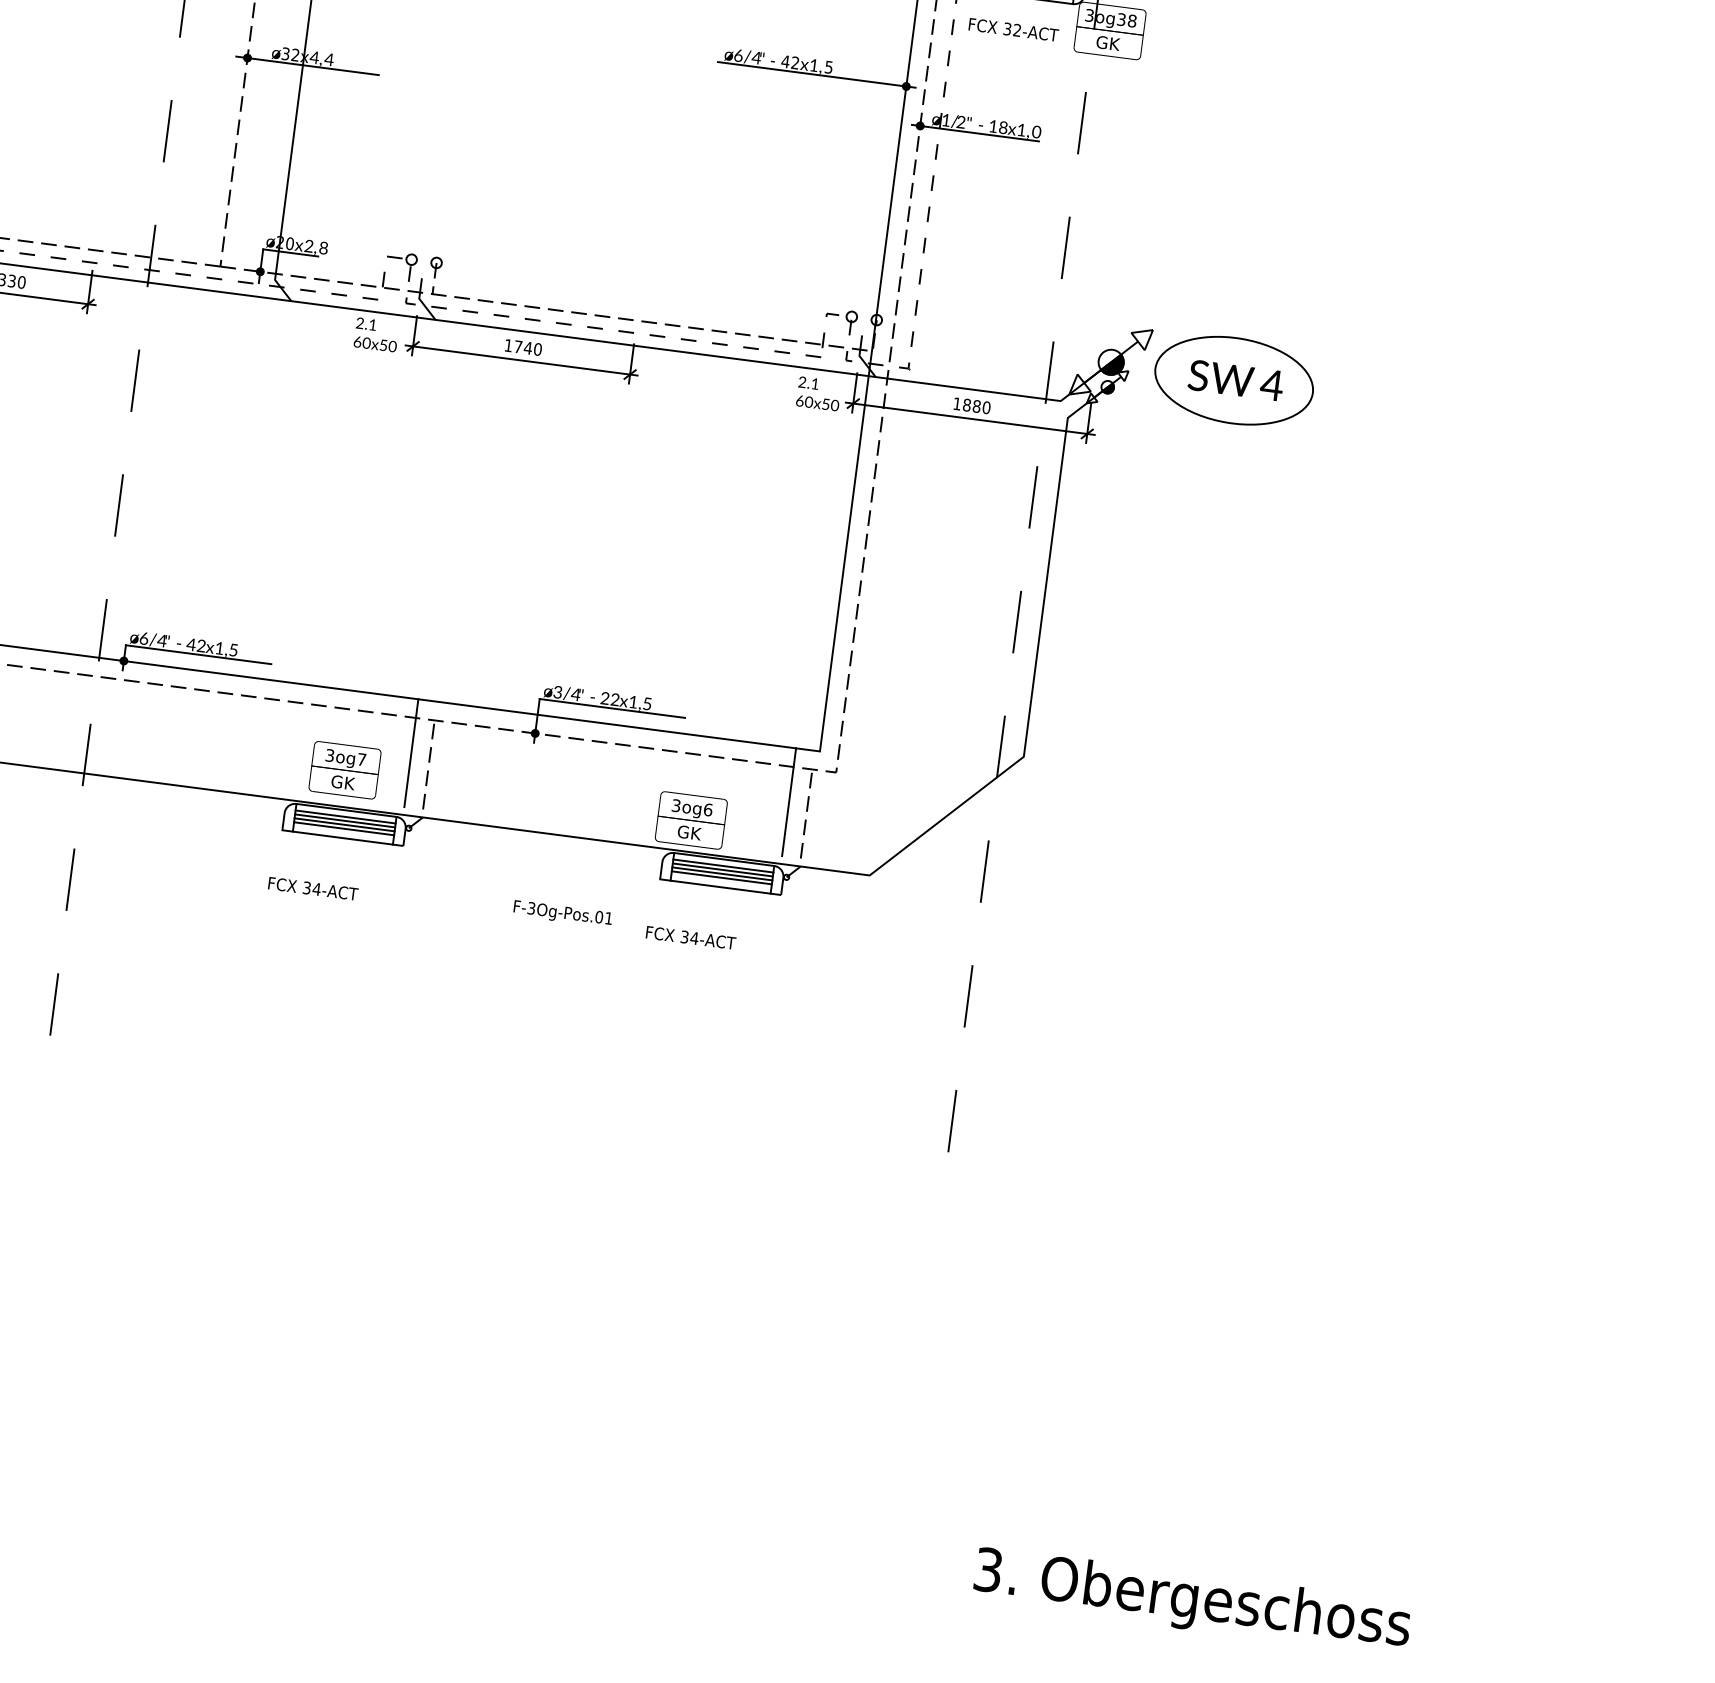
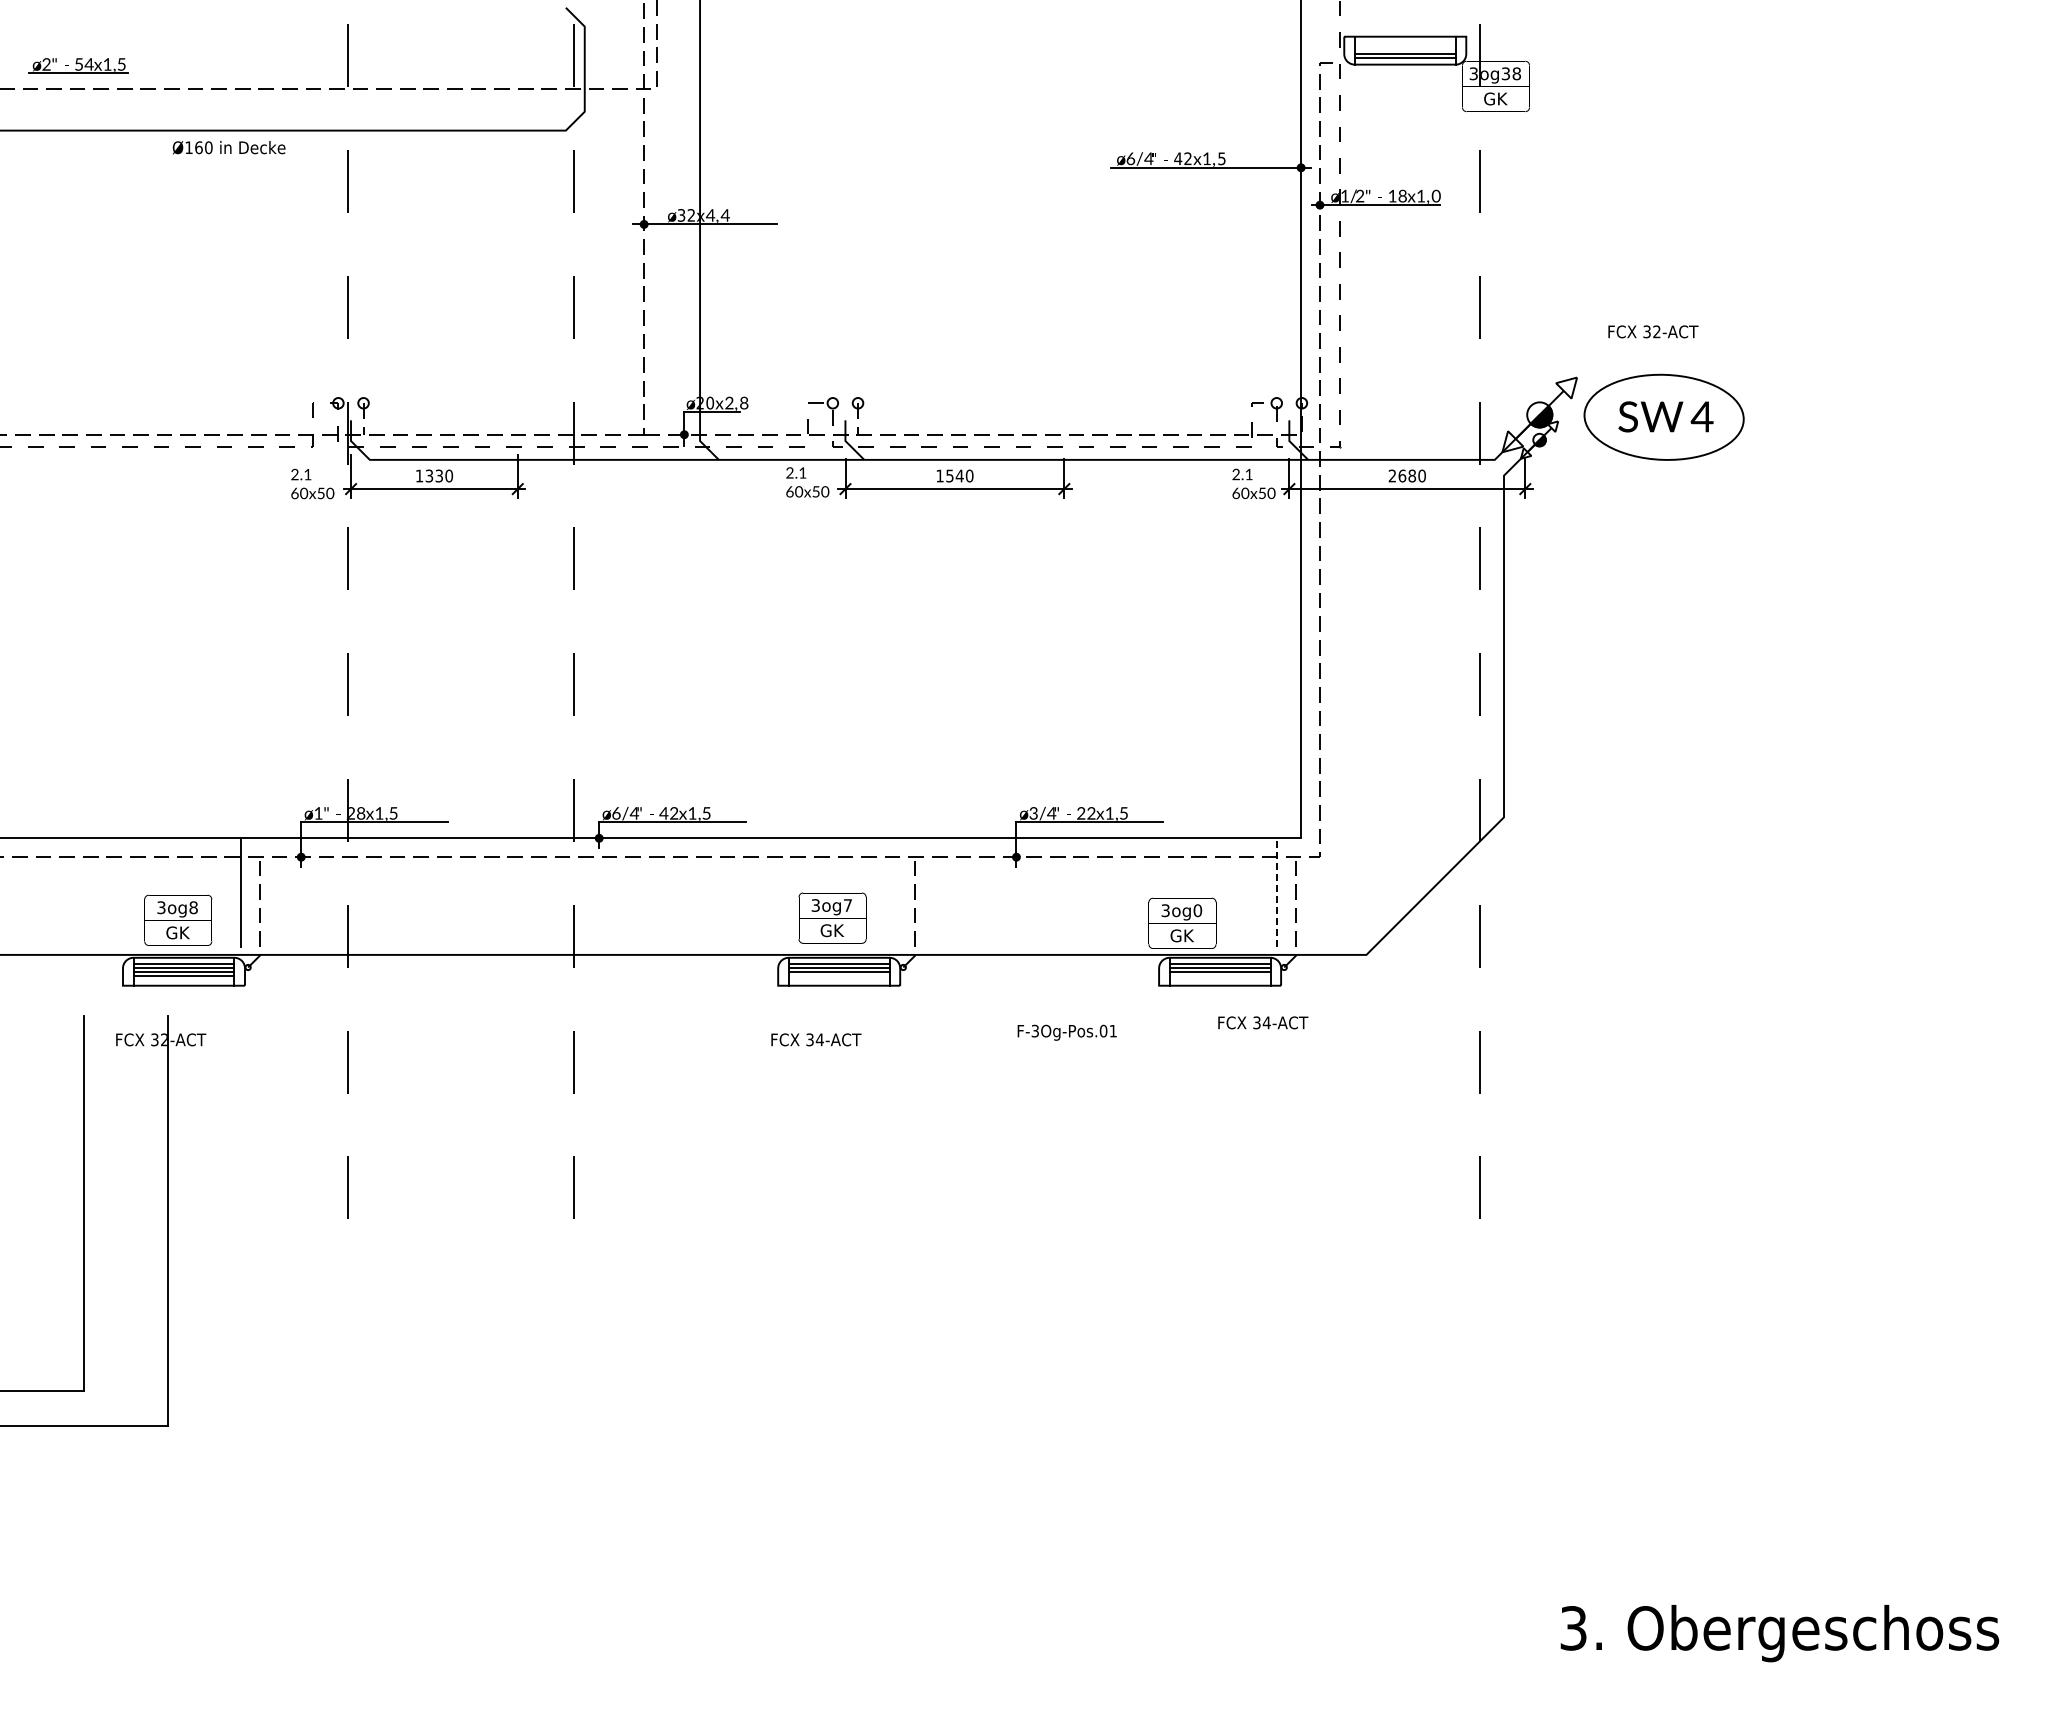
text: (1013, 29) -> (1653, 331), moved
text: (518, 346) -> (949, 475), 1740 -> 1540
text: (962, 404) -> (1397, 475), 1880 -> 2680
line: (411, 753) -> (896, 892), removed
line: (789, 802) -> (1277, 892), solid -> dashed
text: (707, 809) -> (1197, 910), 3og6 -> 3og0
line: (343, 828) -> (838, 976), removed
line: (721, 877) -> (1219, 976), removed
text: (691, 937) -> (1263, 1022), moved

